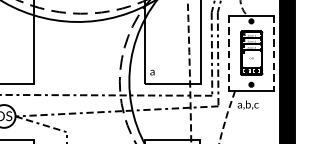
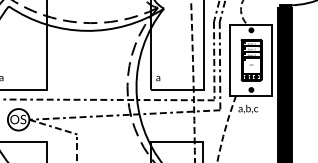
line: (229, 53) -> (230, 60), dashed -> solid
line: (273, 53) -> (272, 60), dashed -> solid

